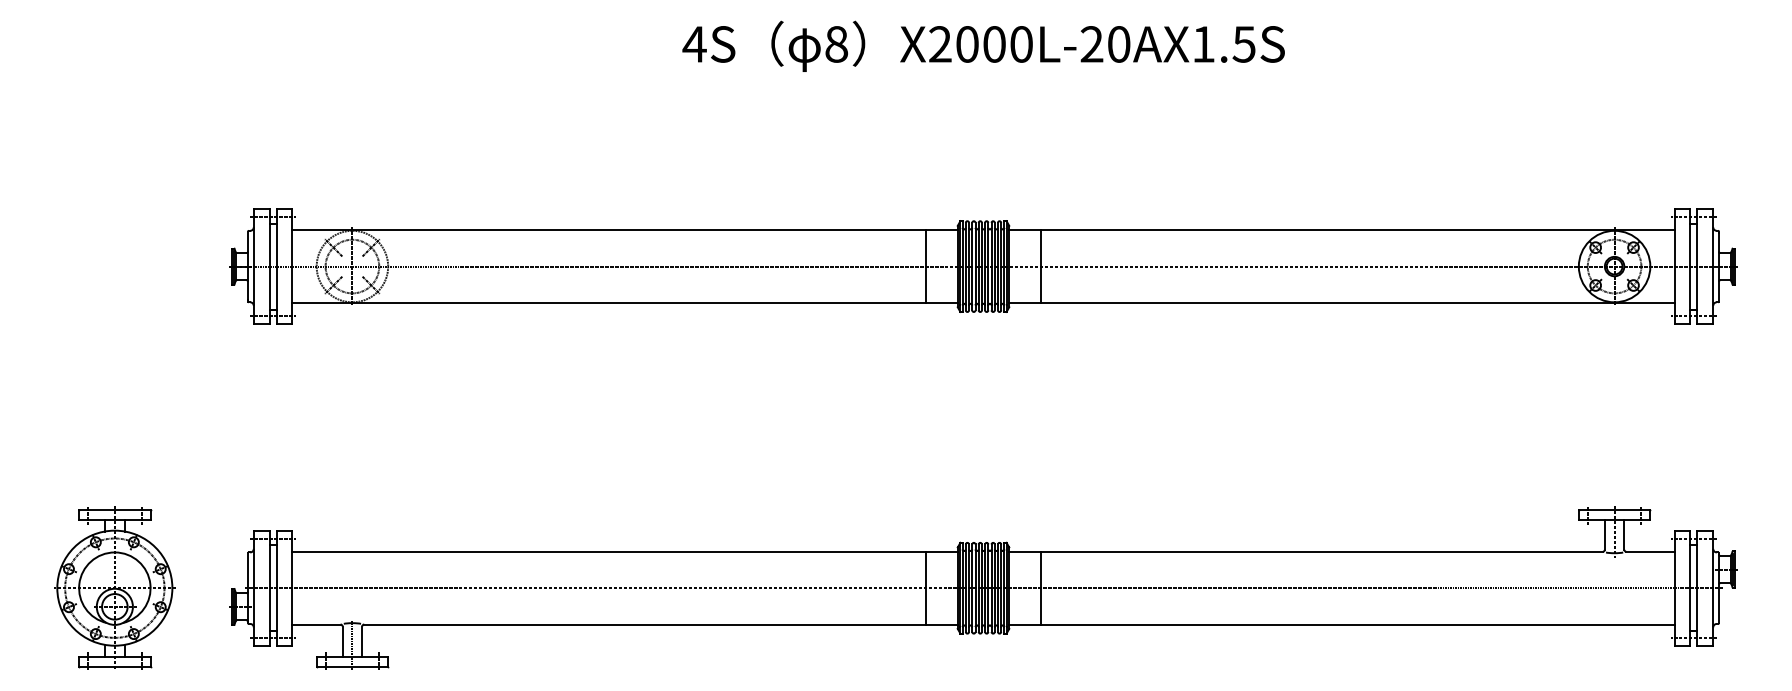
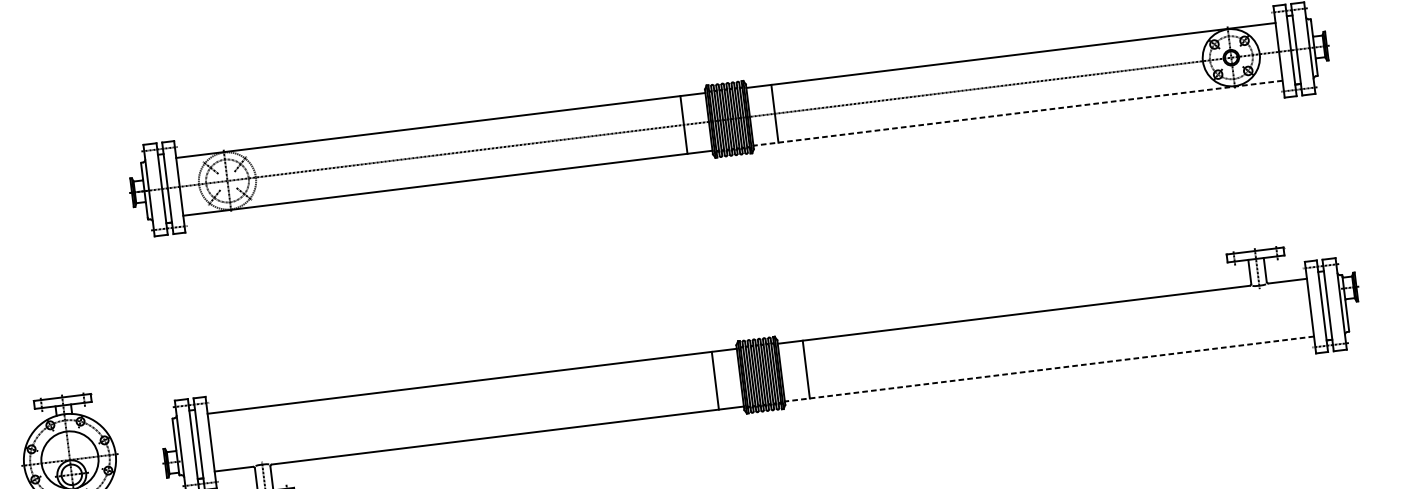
line: (1341, 302) -> (1017, 112), solid -> dashed
line: (983, 588) -> (760, 375), removed
line: (1341, 624) -> (1049, 369), solid -> dashed

